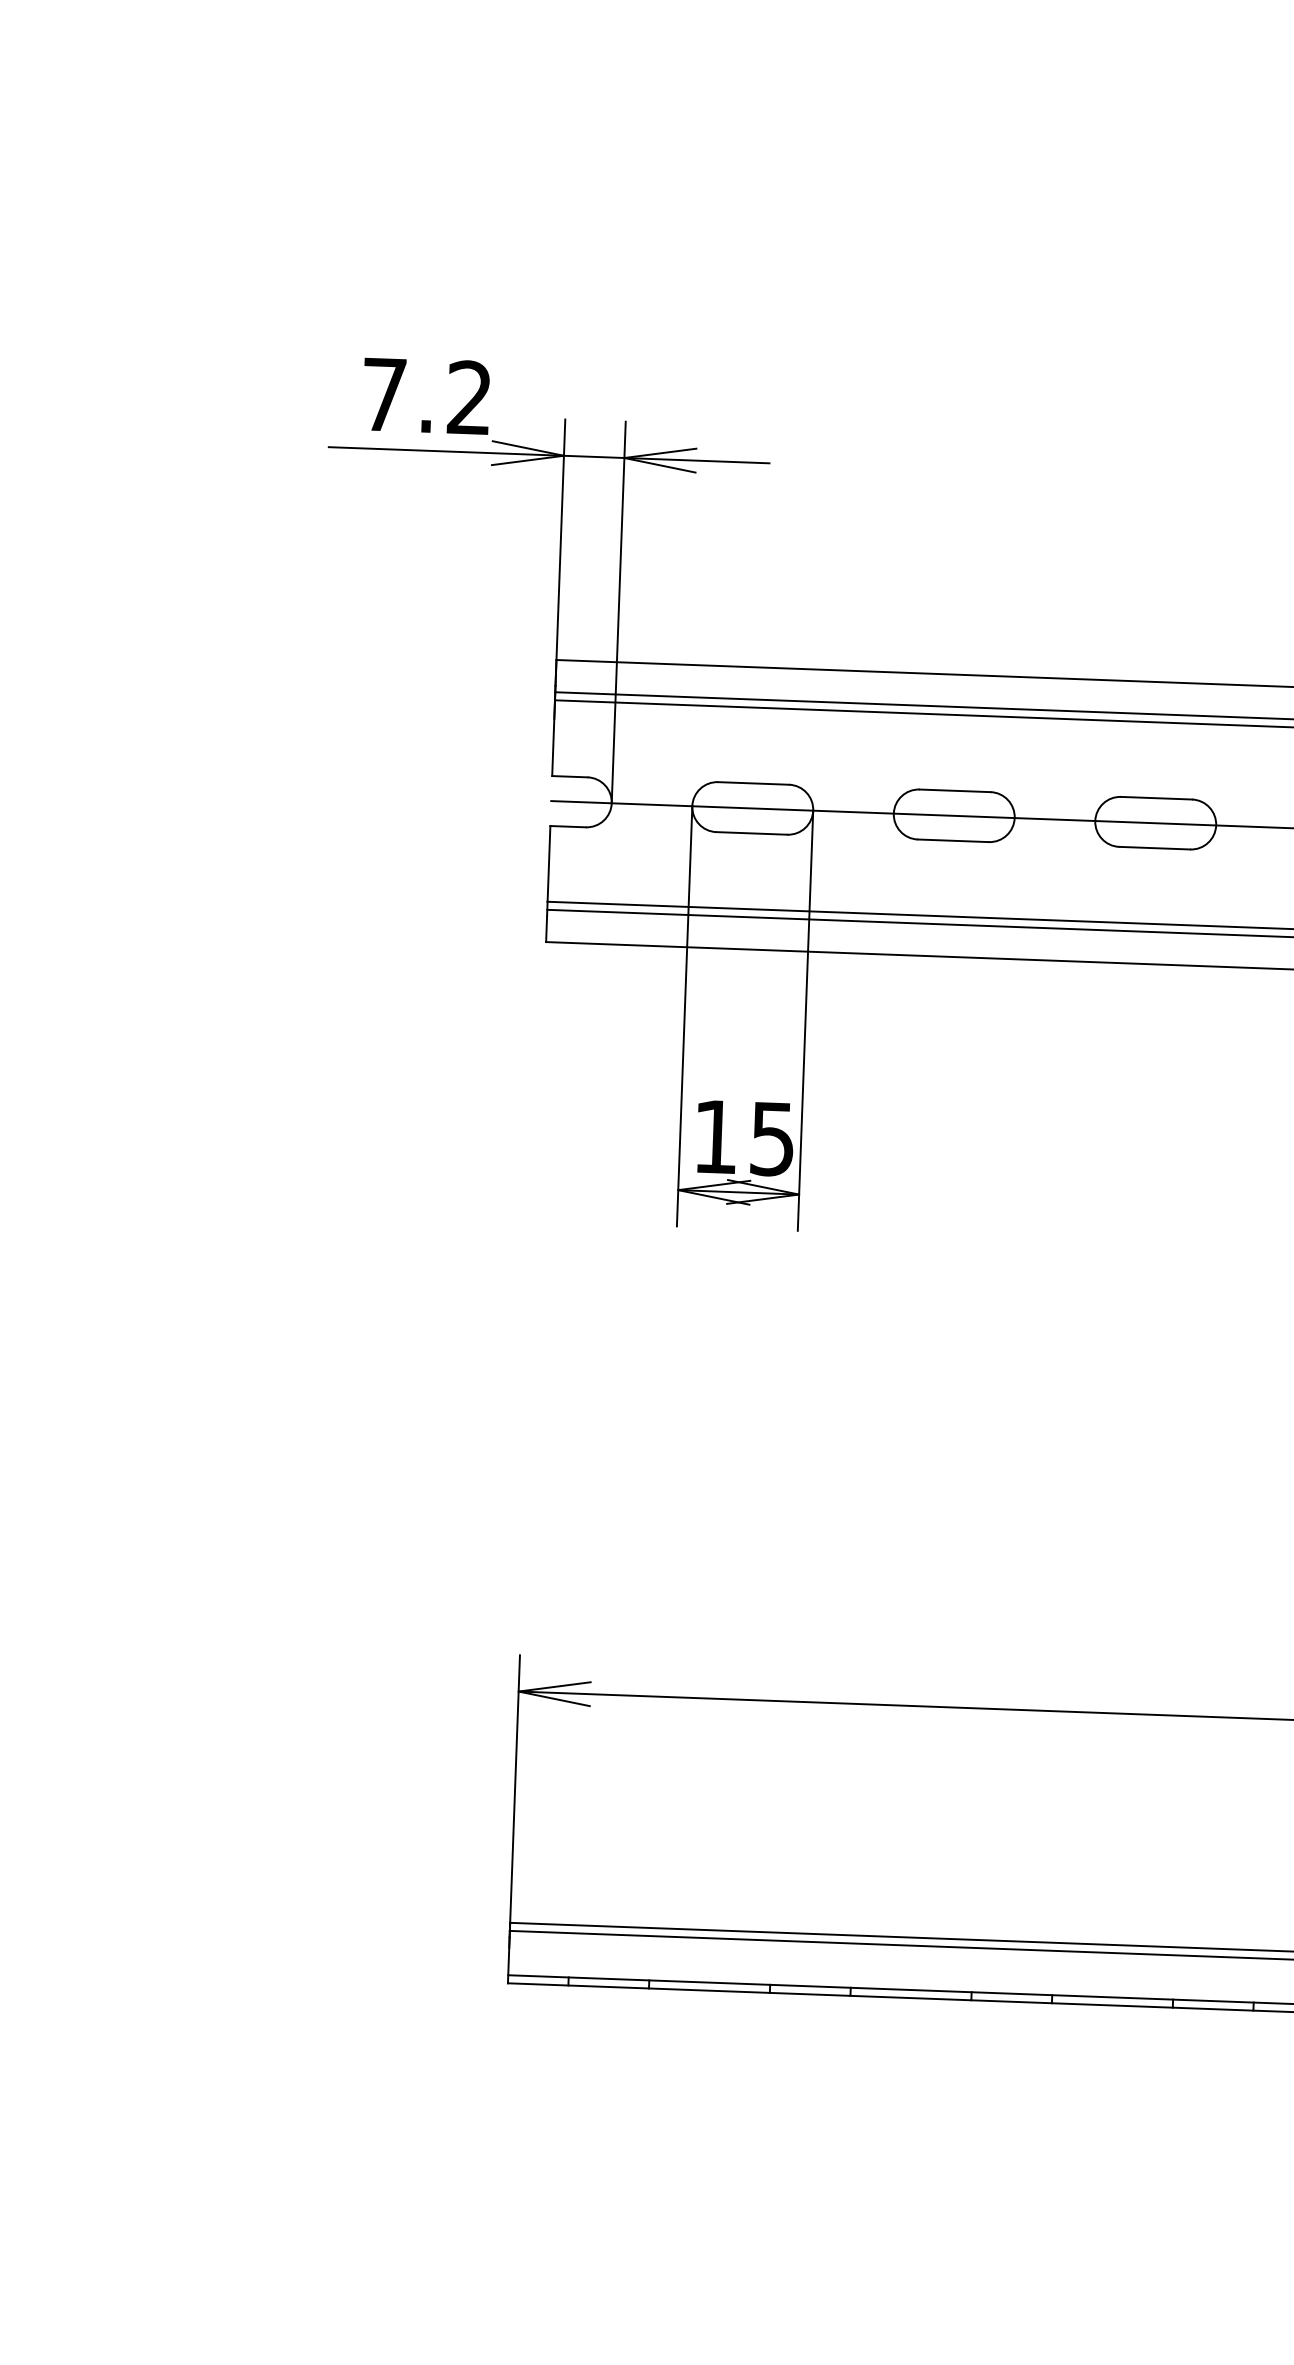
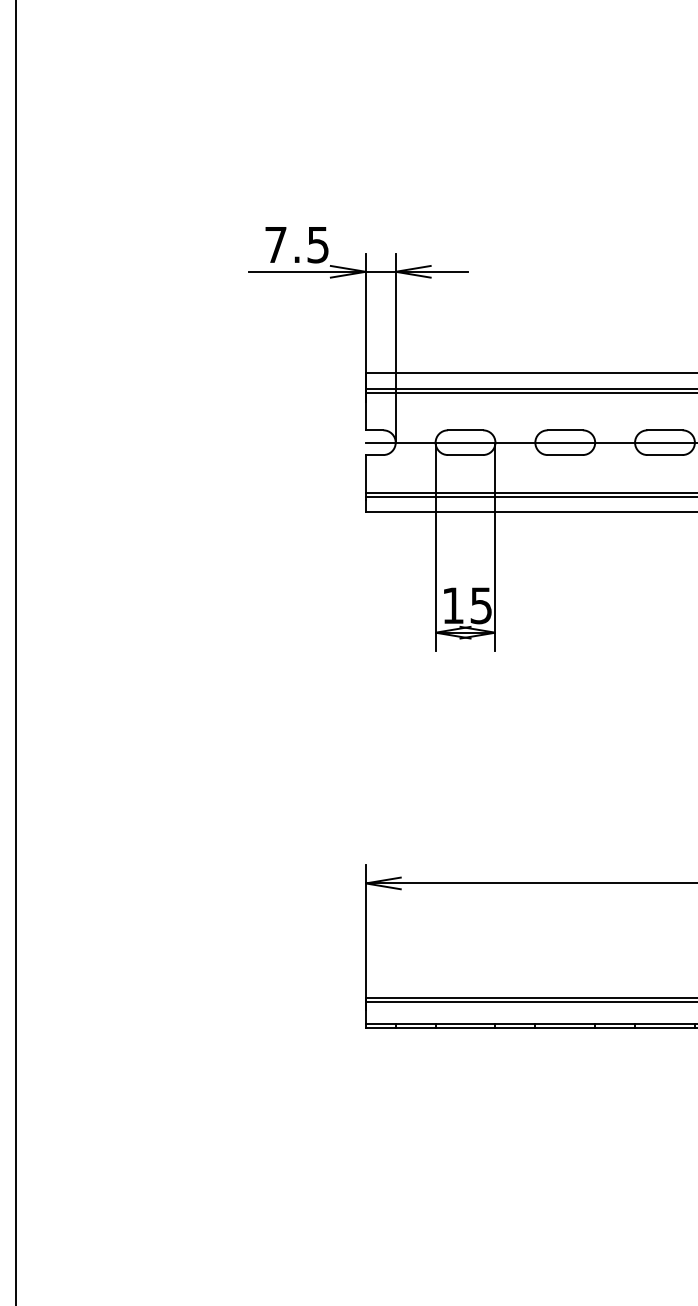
text: (468, 397) -> (317, 244), 7.2 -> 7.5

